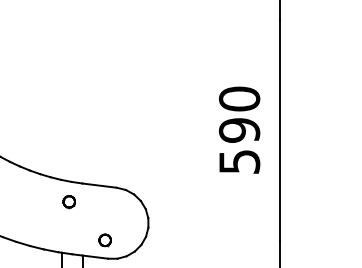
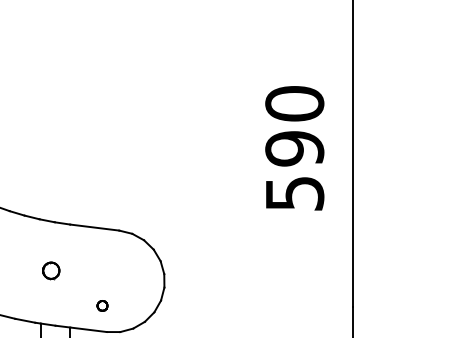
part: (68, 202) -> (50, 271), moved
part: (104, 240) -> (101, 306), size x0.6

